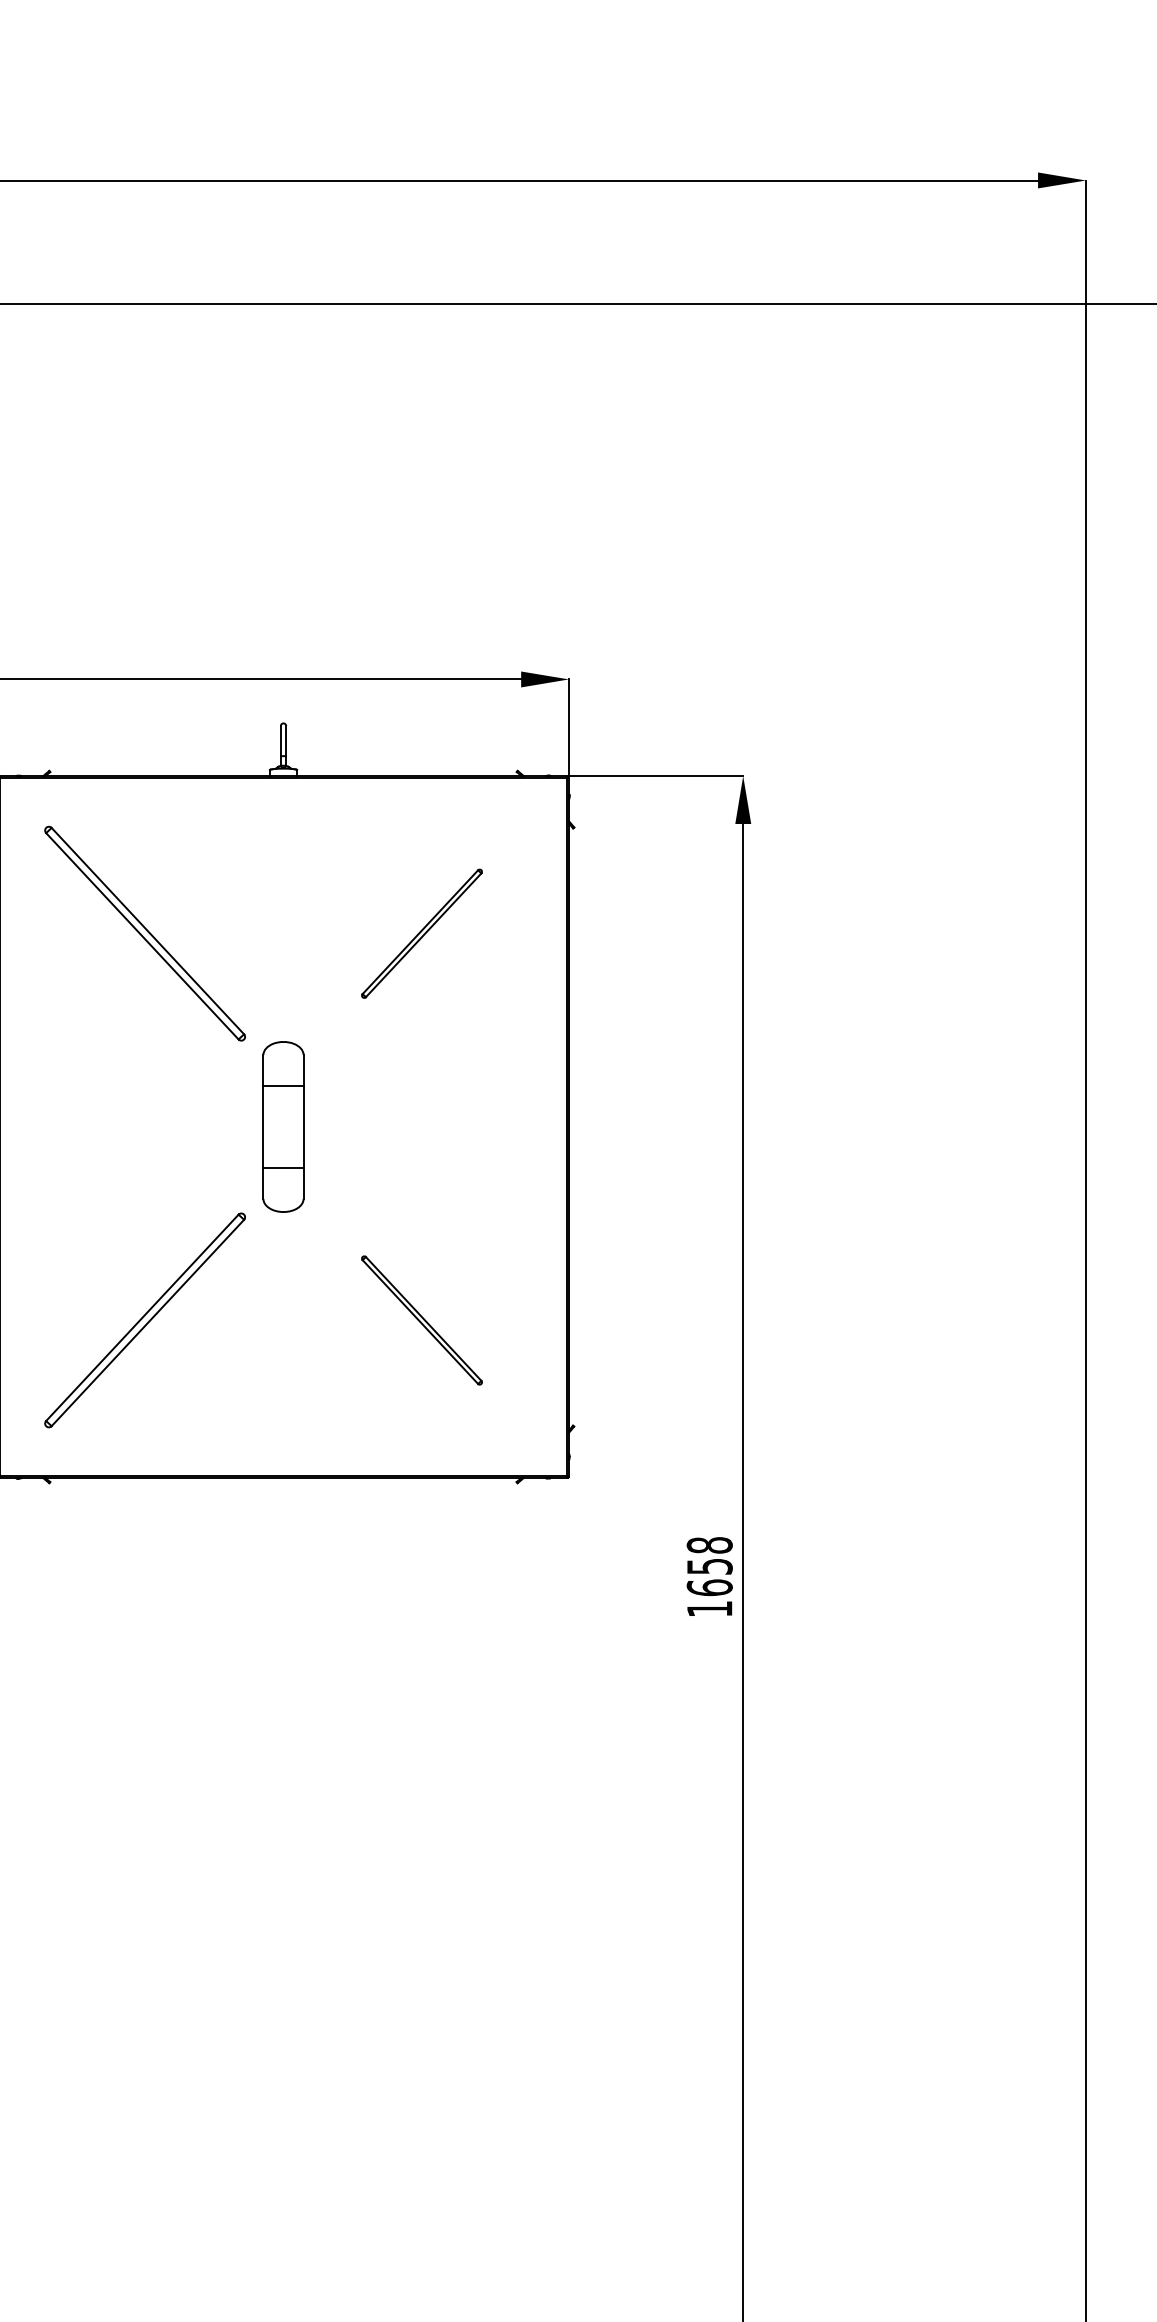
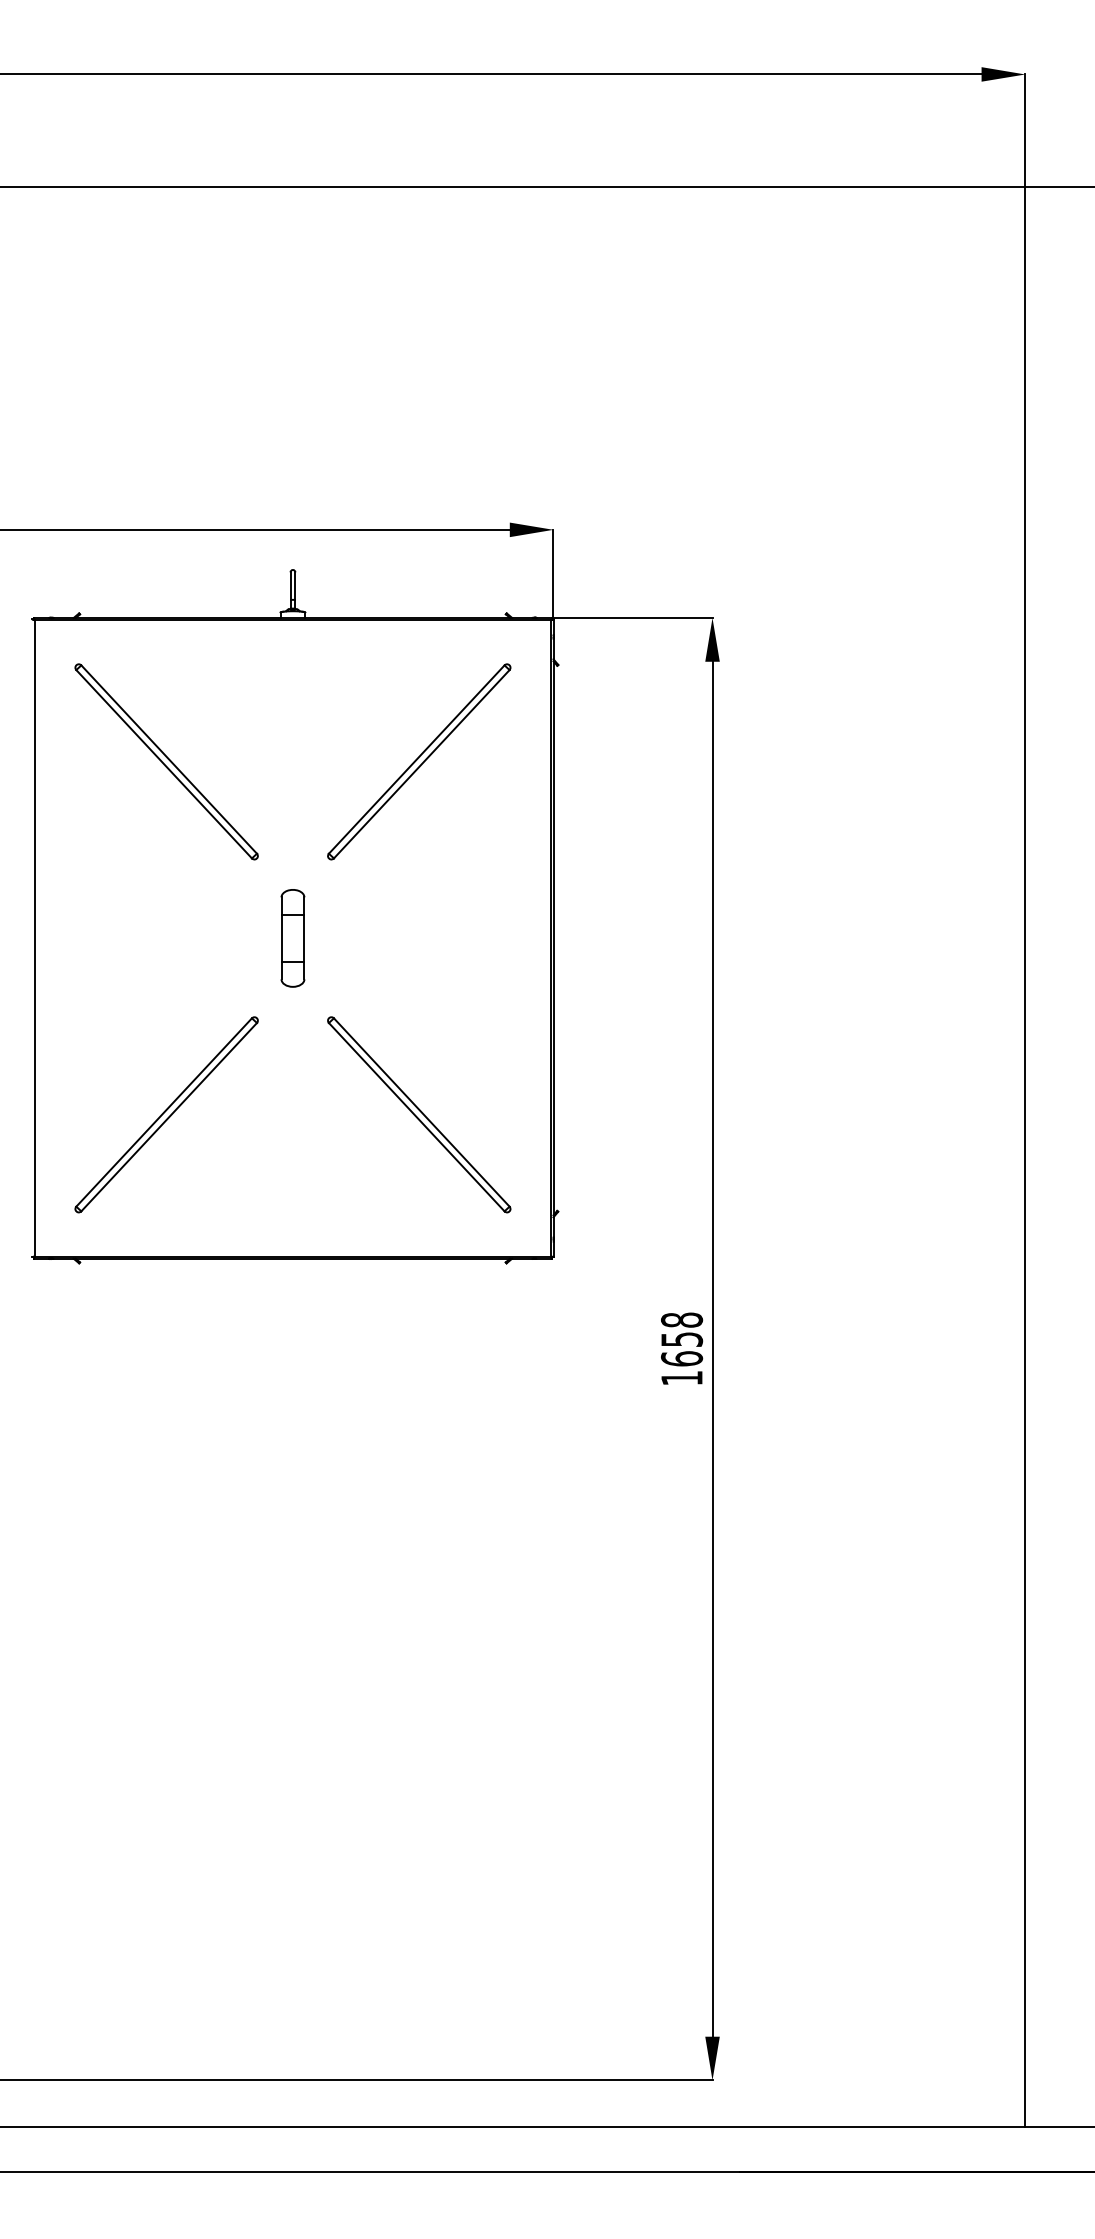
part: (422, 933) -> (419, 761), size x1.67
part: (283, 1127) -> (292, 938), size x0.62
part: (422, 1320) -> (419, 1114), size x1.67

